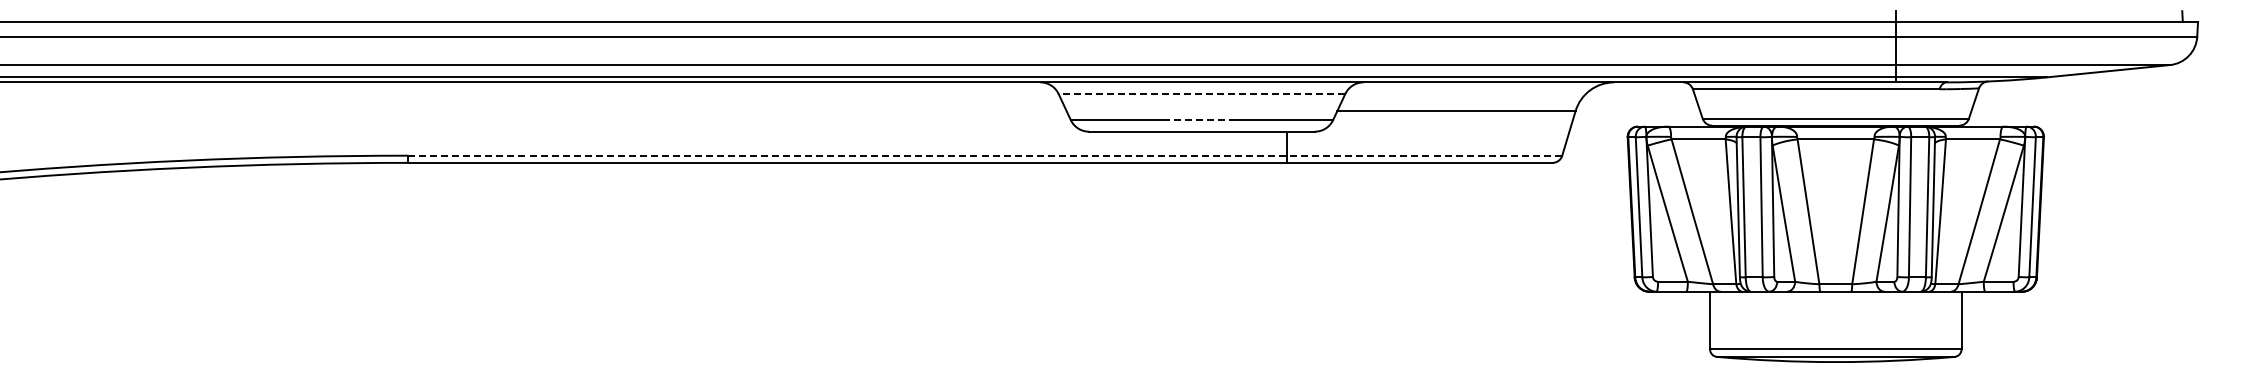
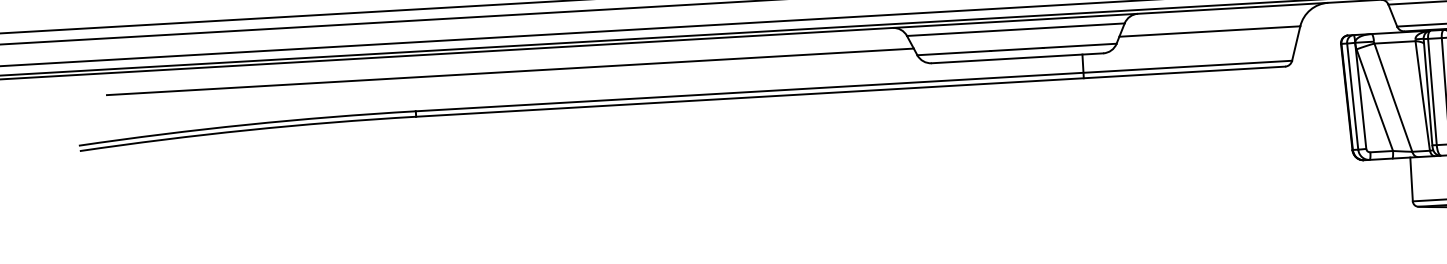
line: (1201, 94) -> (1015, 30), dashed -> solid
line: (535, 111) -> (510, 72), added
line: (1201, 120) -> (1016, 49), dashed -> solid
line: (985, 155) -> (854, 85), dashed -> solid

